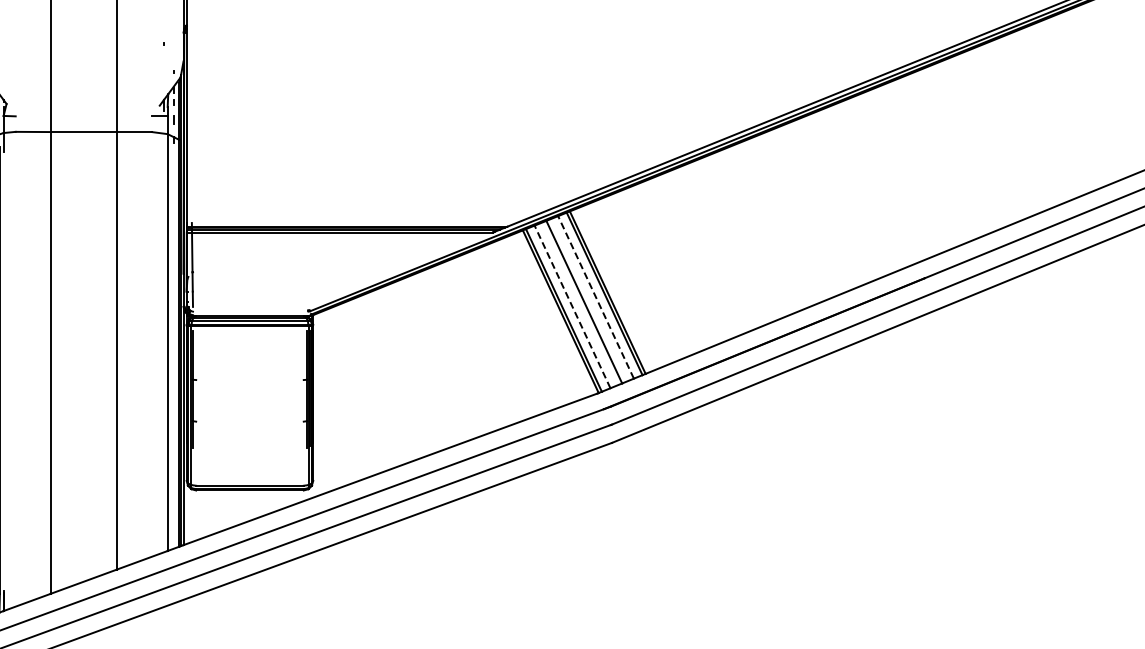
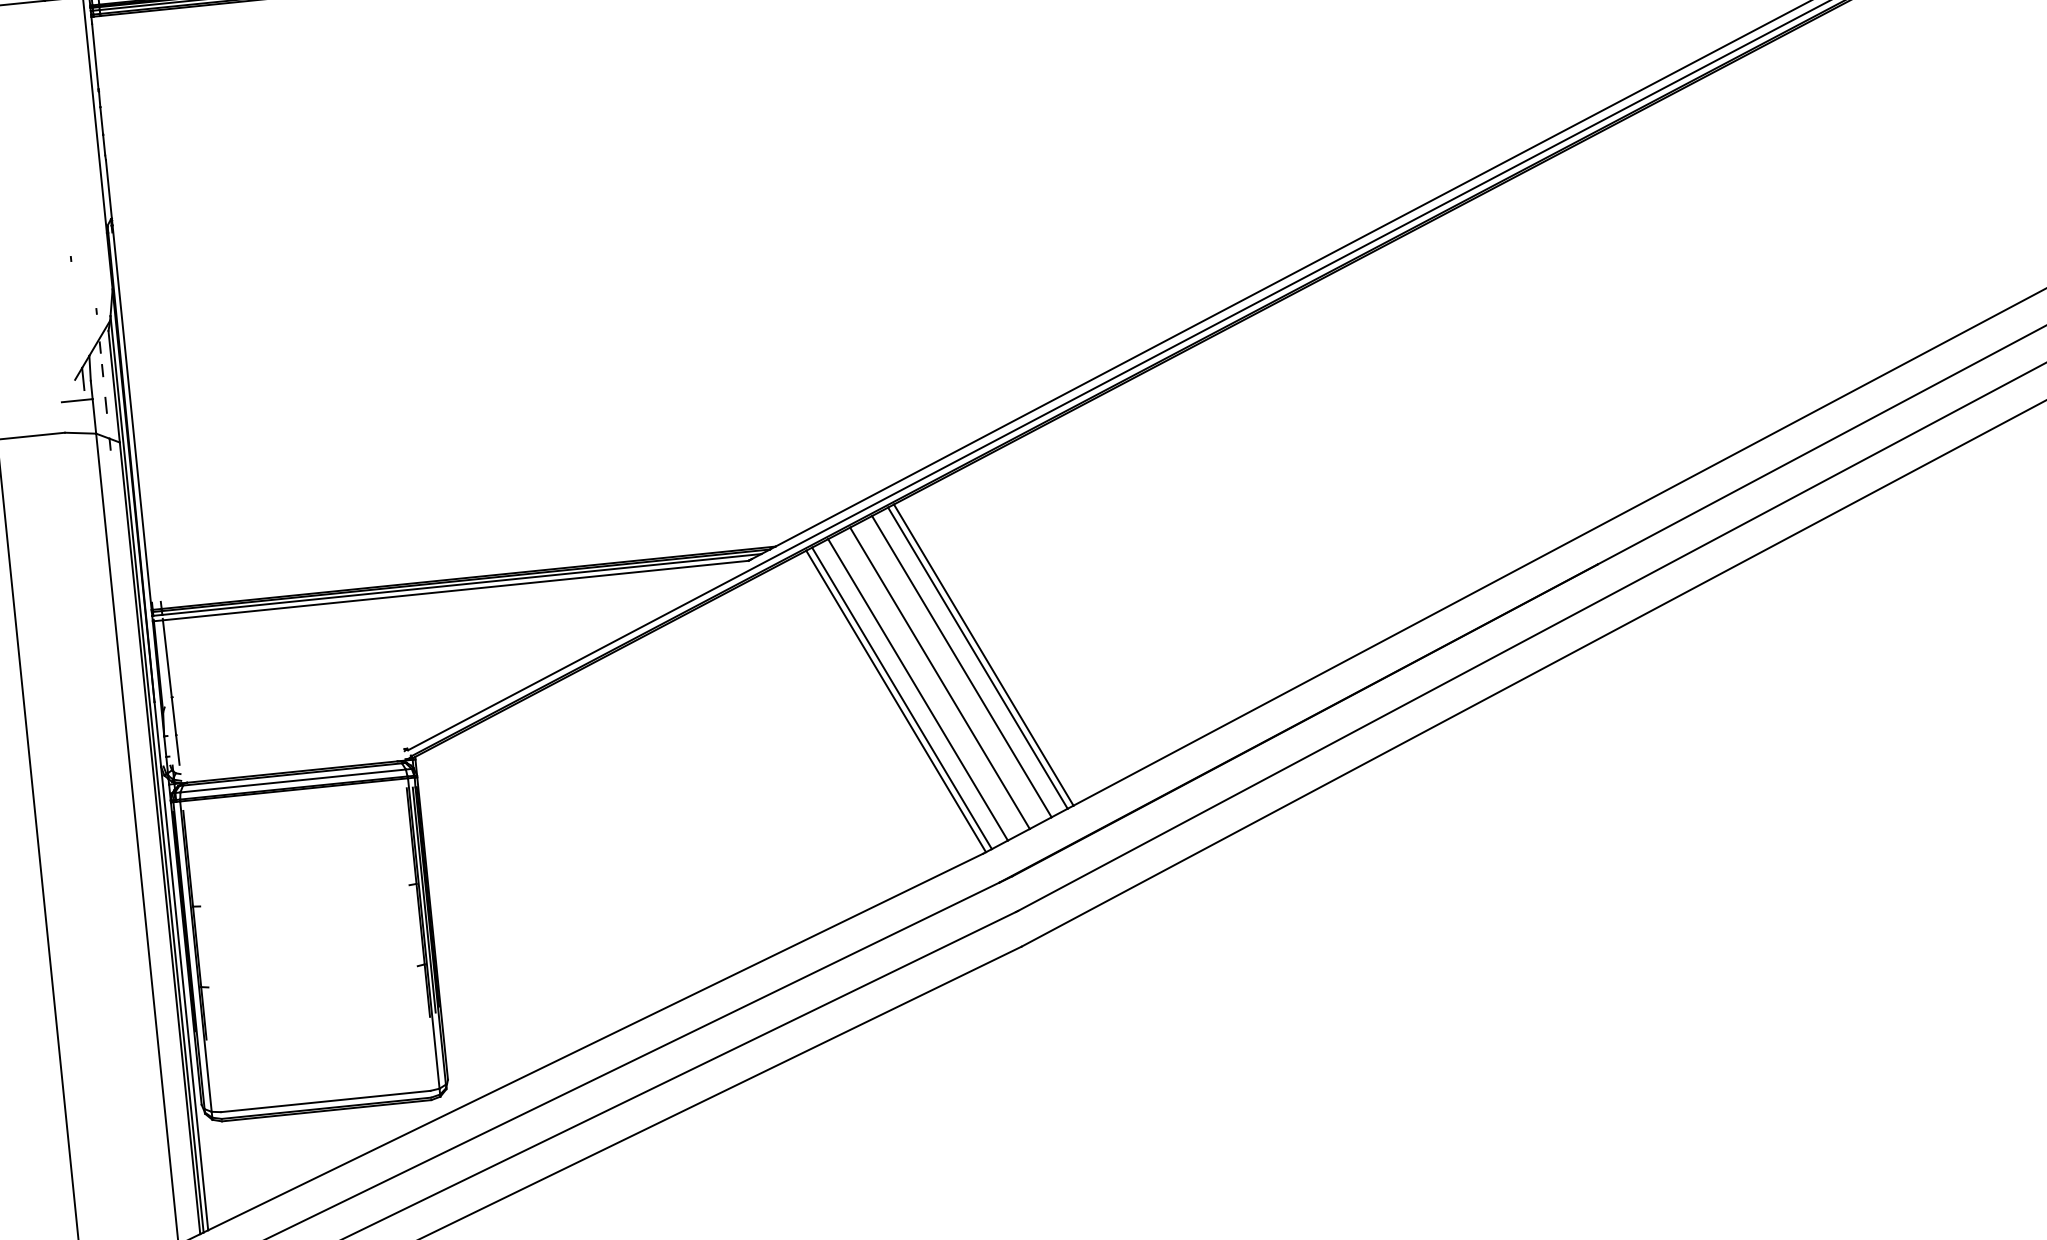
line: (596, 297) -> (962, 666), dashed -> solid
line: (572, 306) -> (917, 689), dashed -> solid

